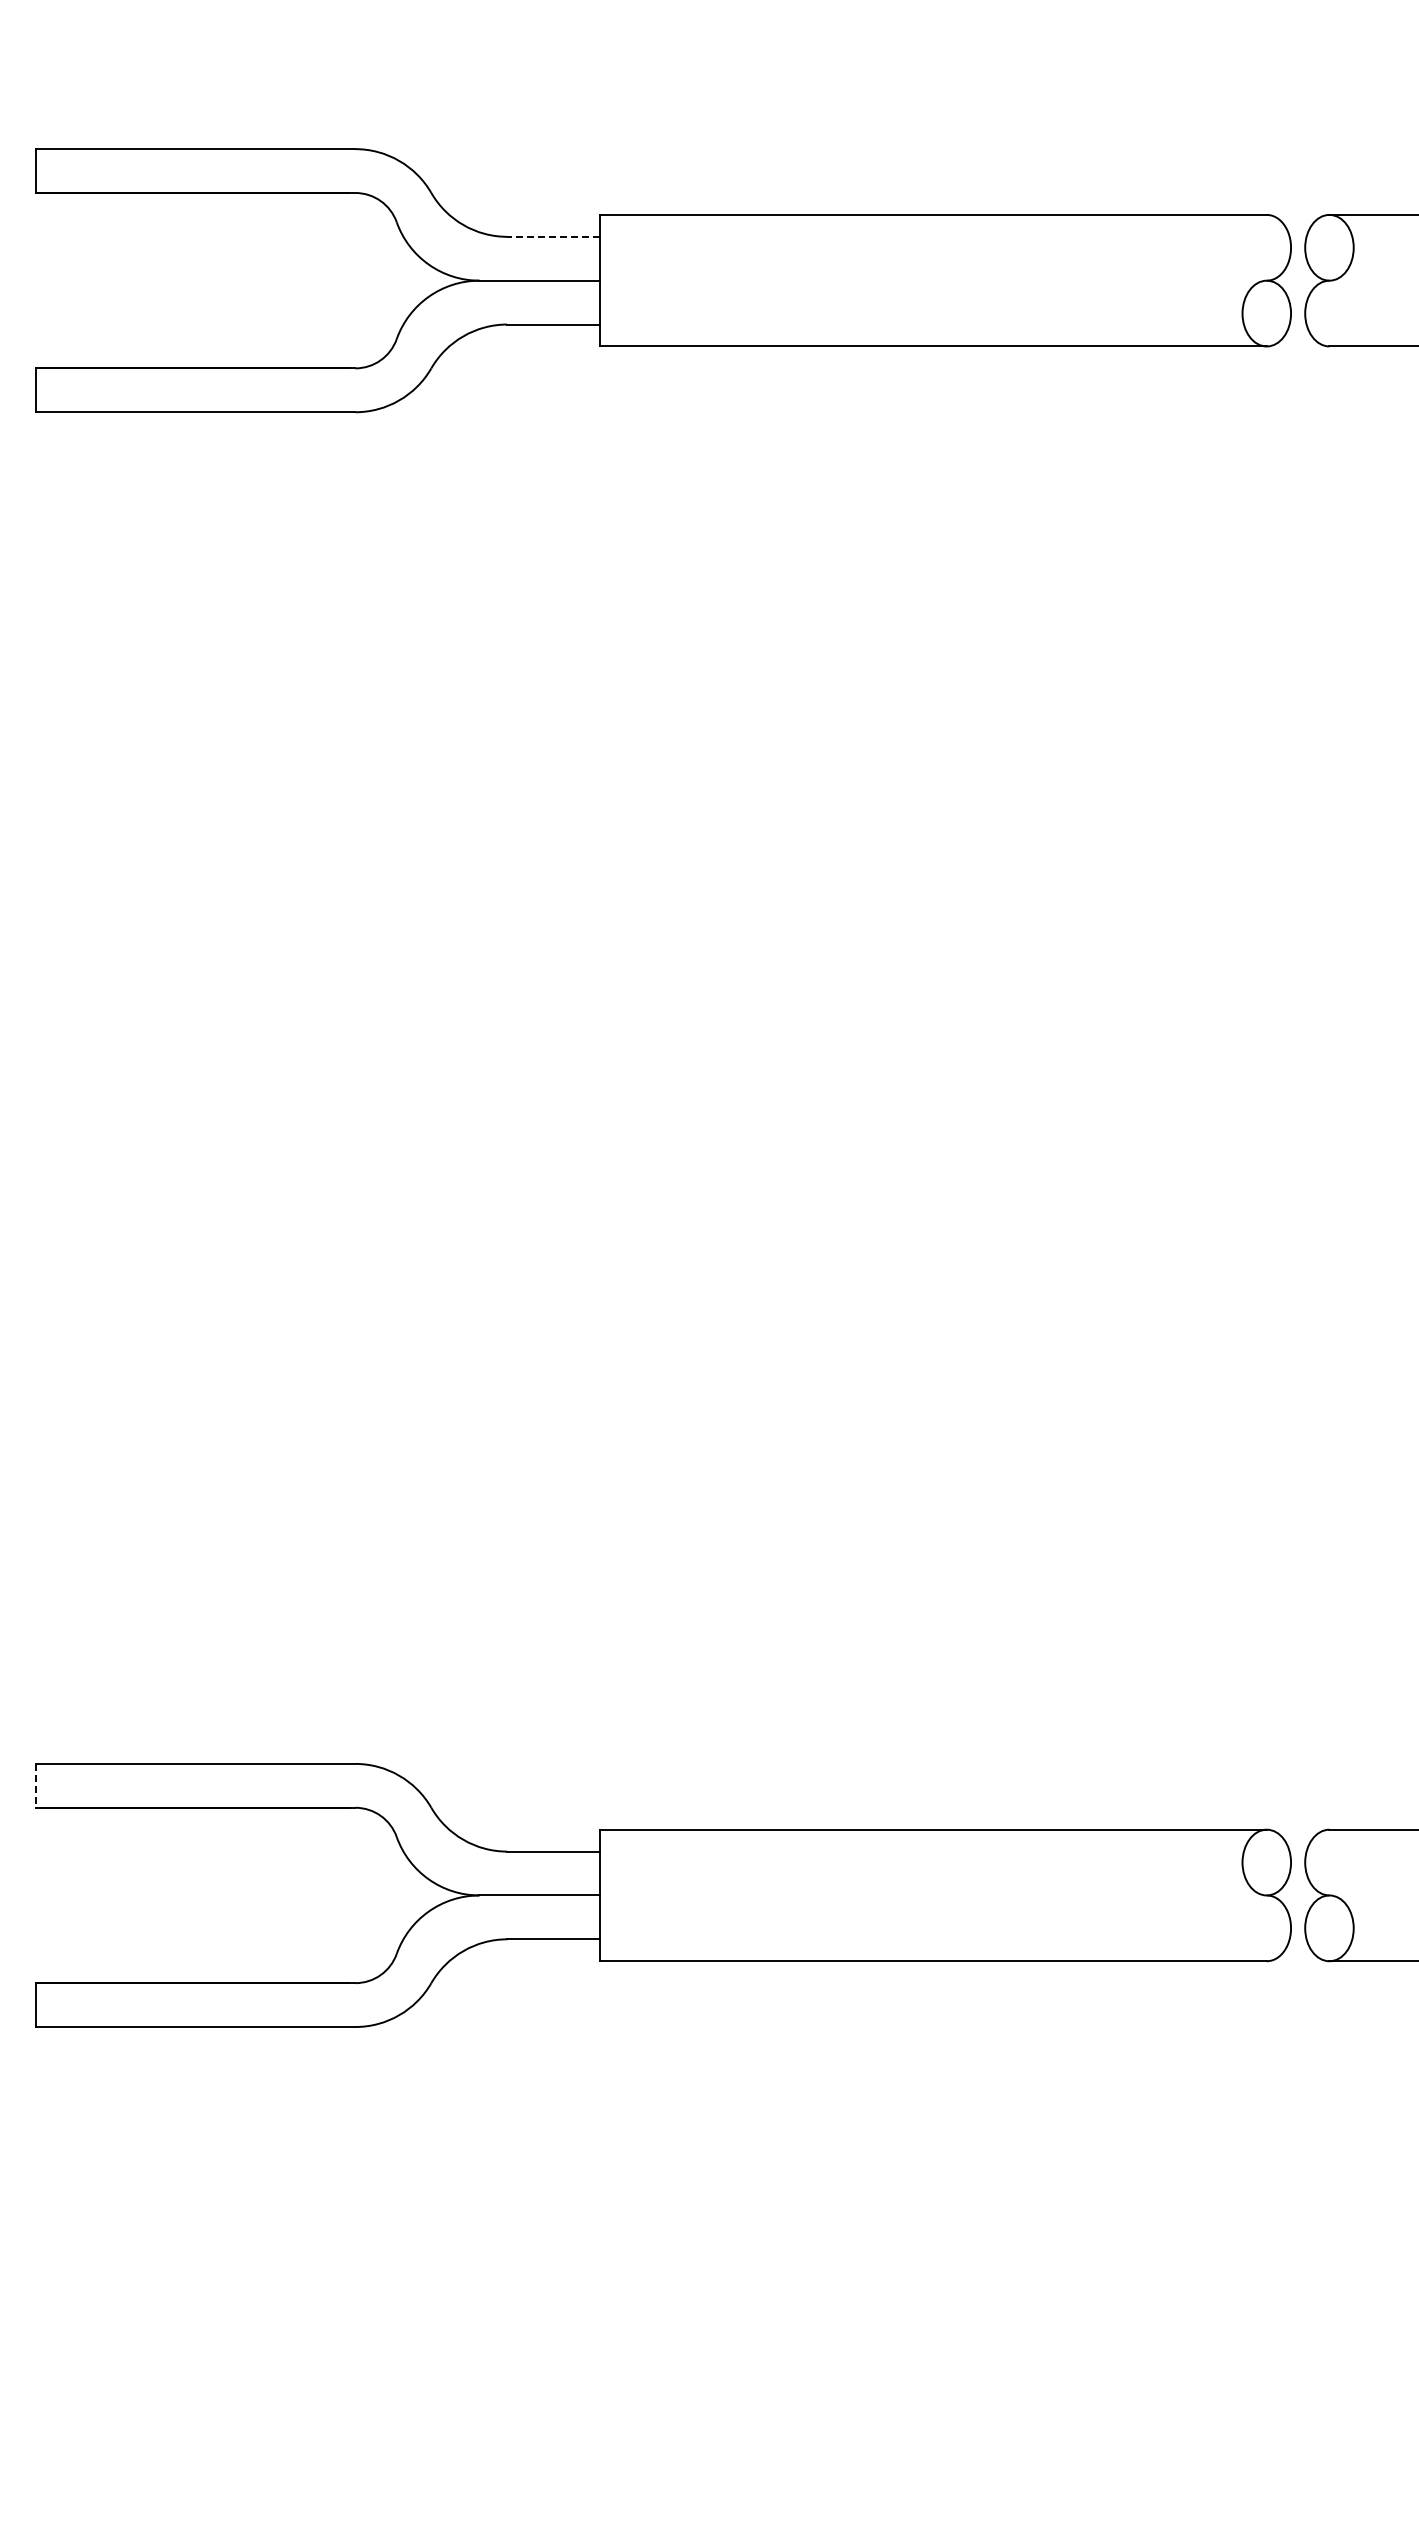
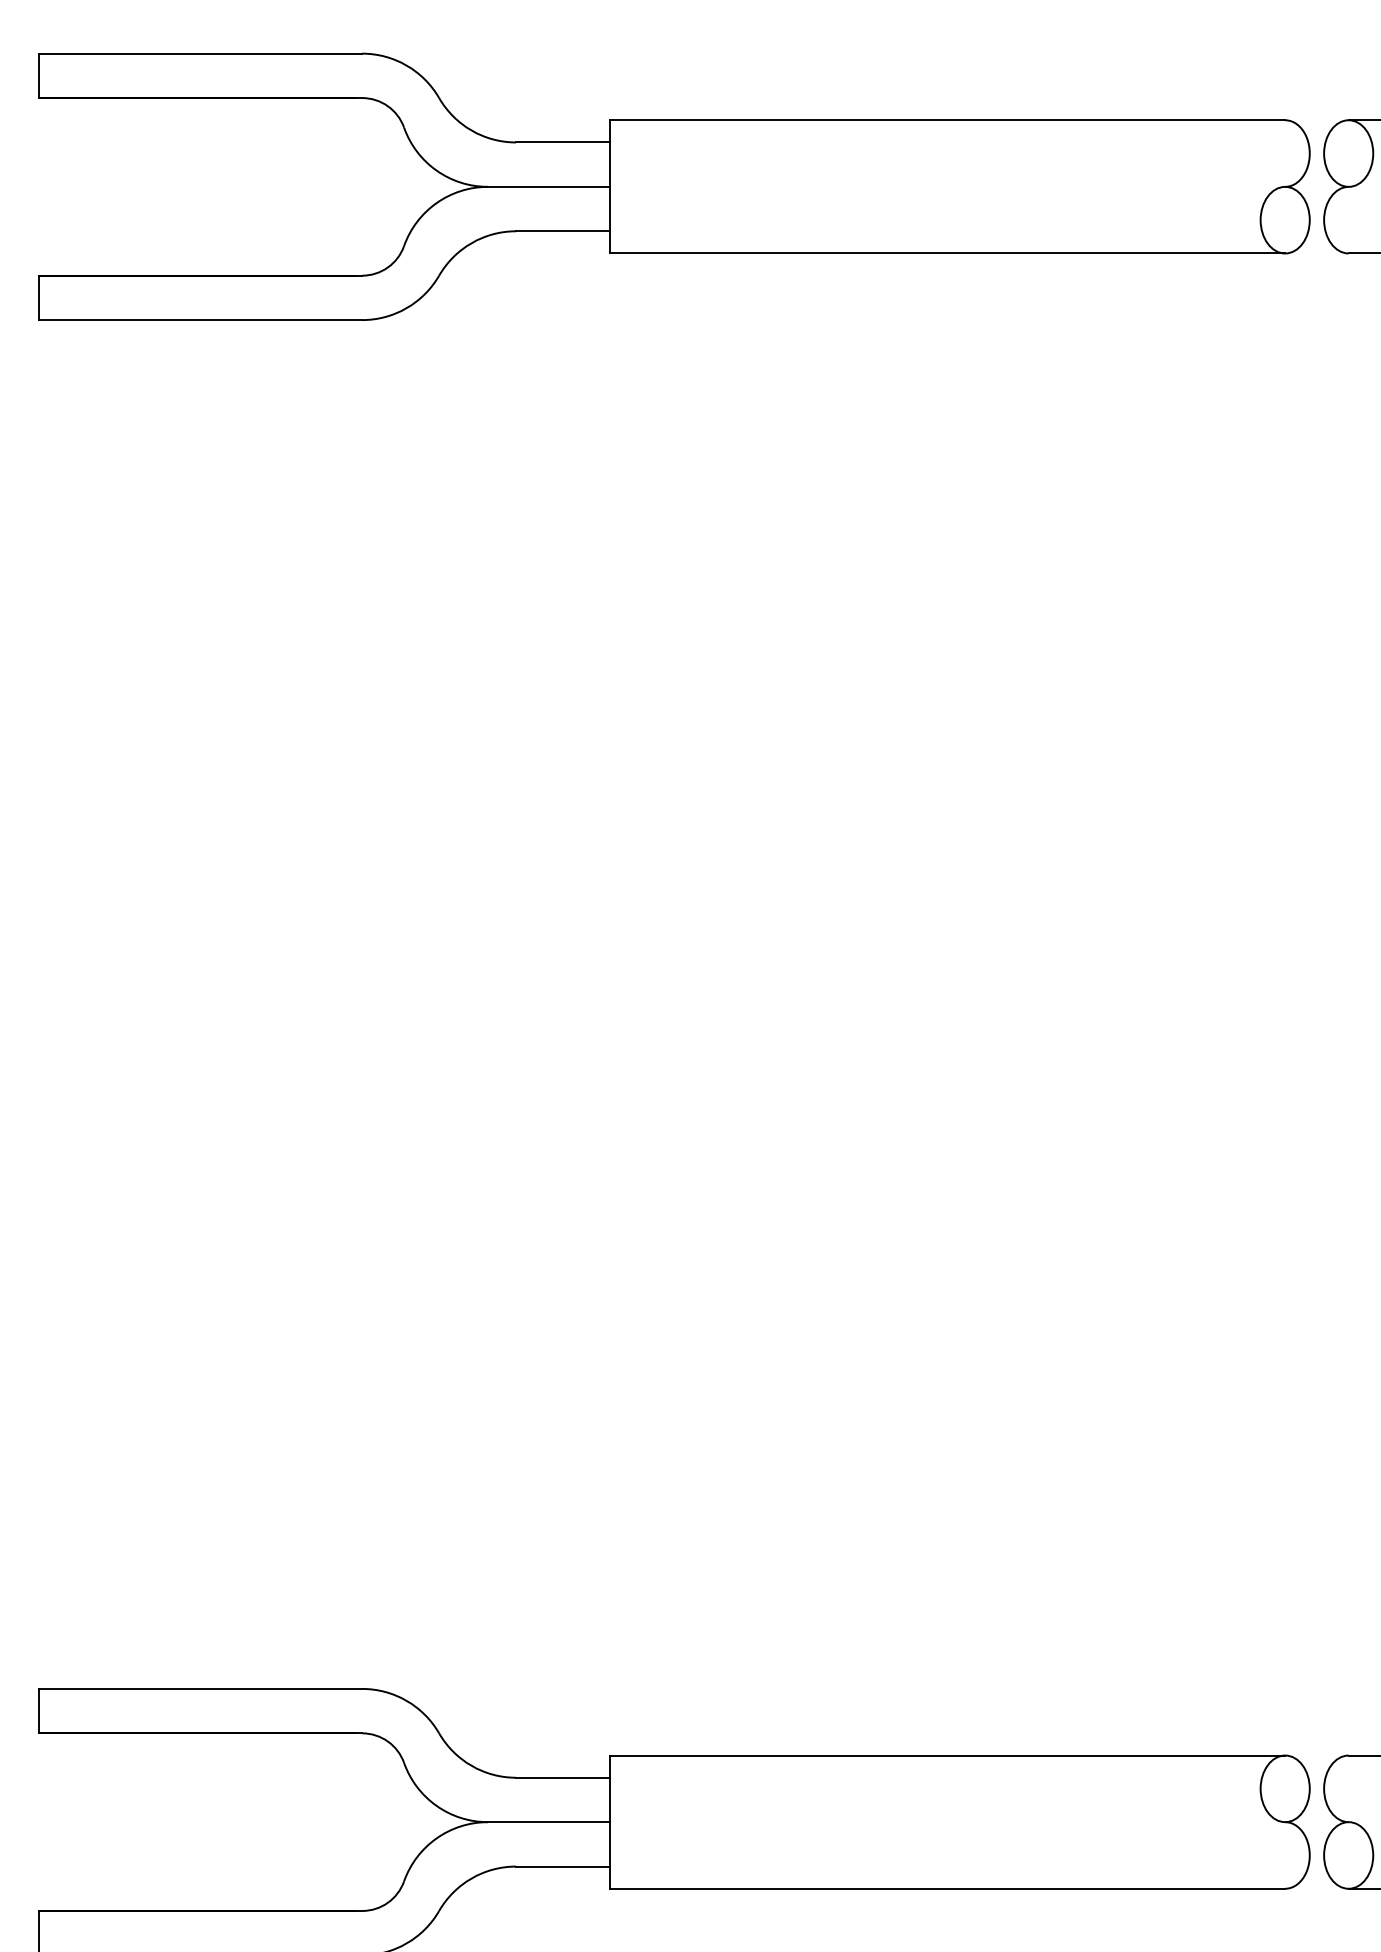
line: (553, 236) -> (562, 142), dashed -> solid
line: (35, 1785) -> (38, 1710), dashed -> solid

